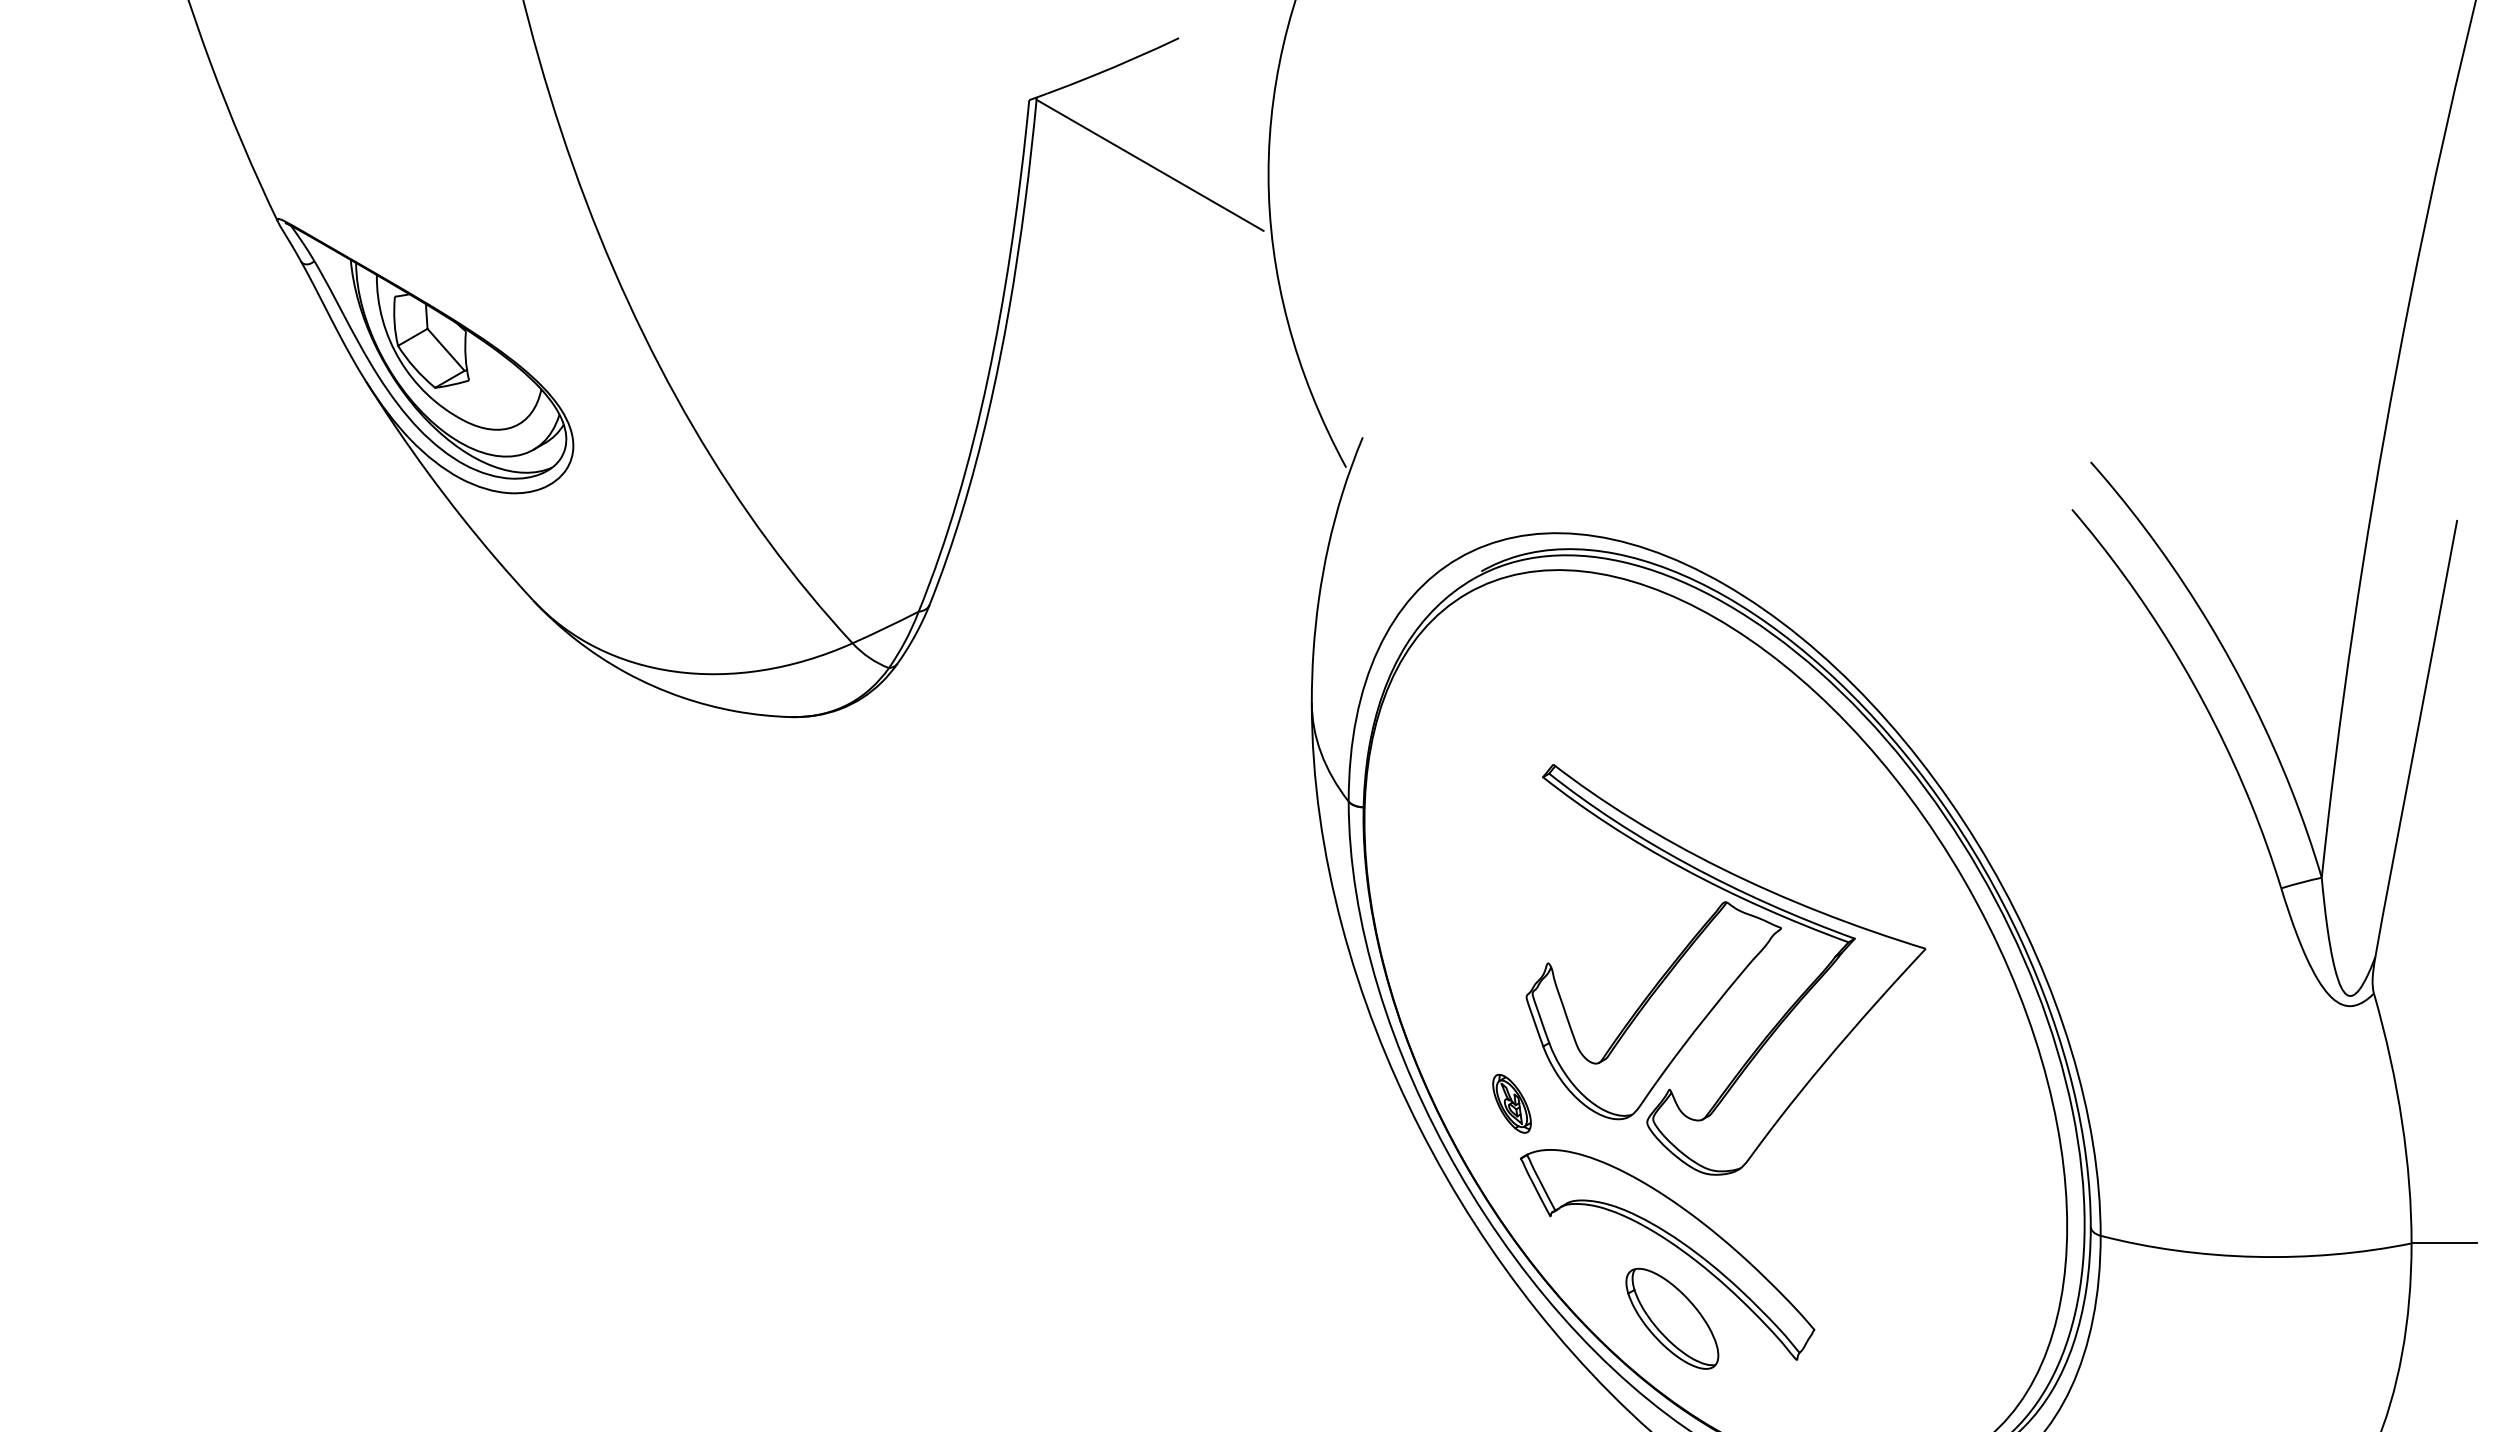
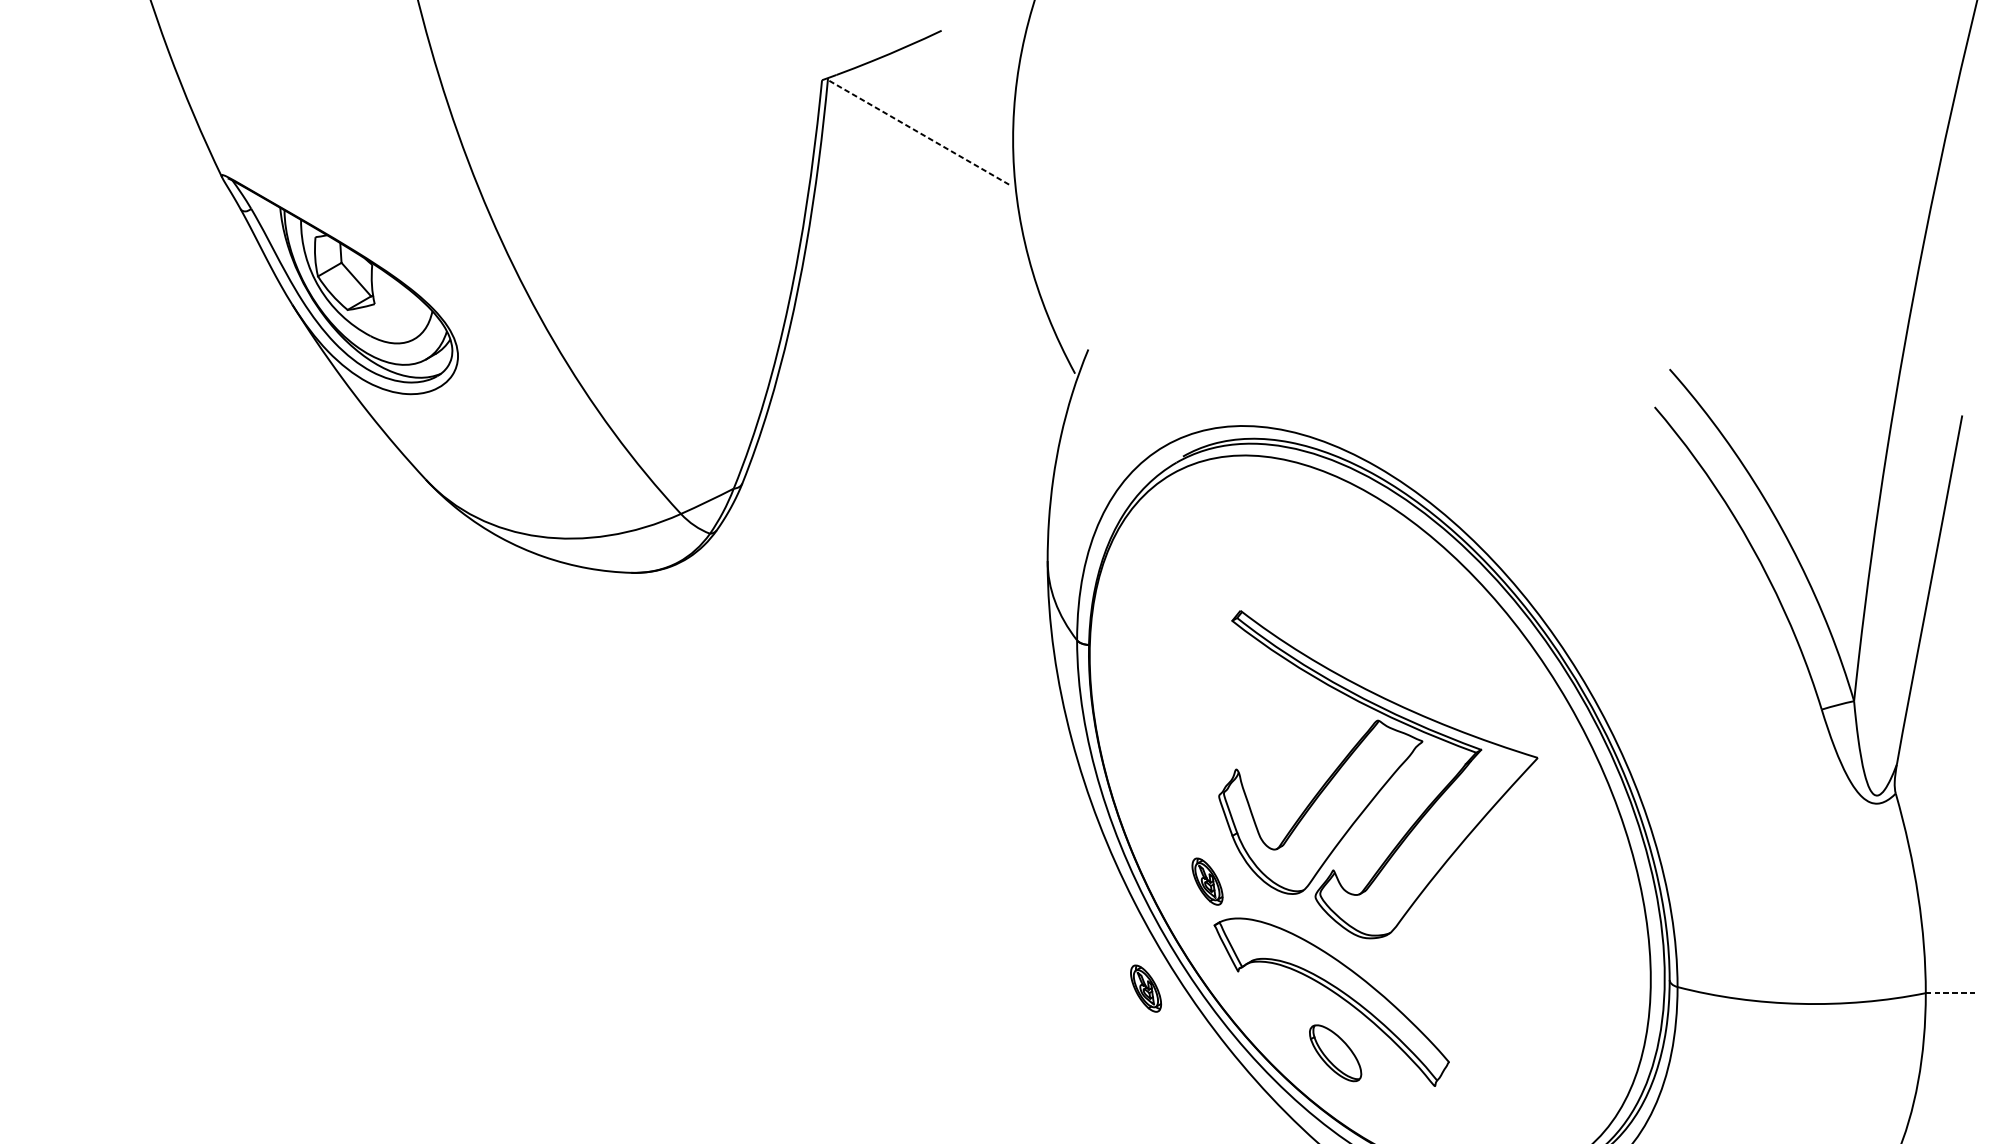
line: (1149, 165) -> (918, 132), solid -> dashed
part: (1434, 1237) -> (1145, 988), added
line: (2444, 1243) -> (1952, 993), solid -> dashed
part: (1672, 1318) -> (1335, 1053), size x0.7

